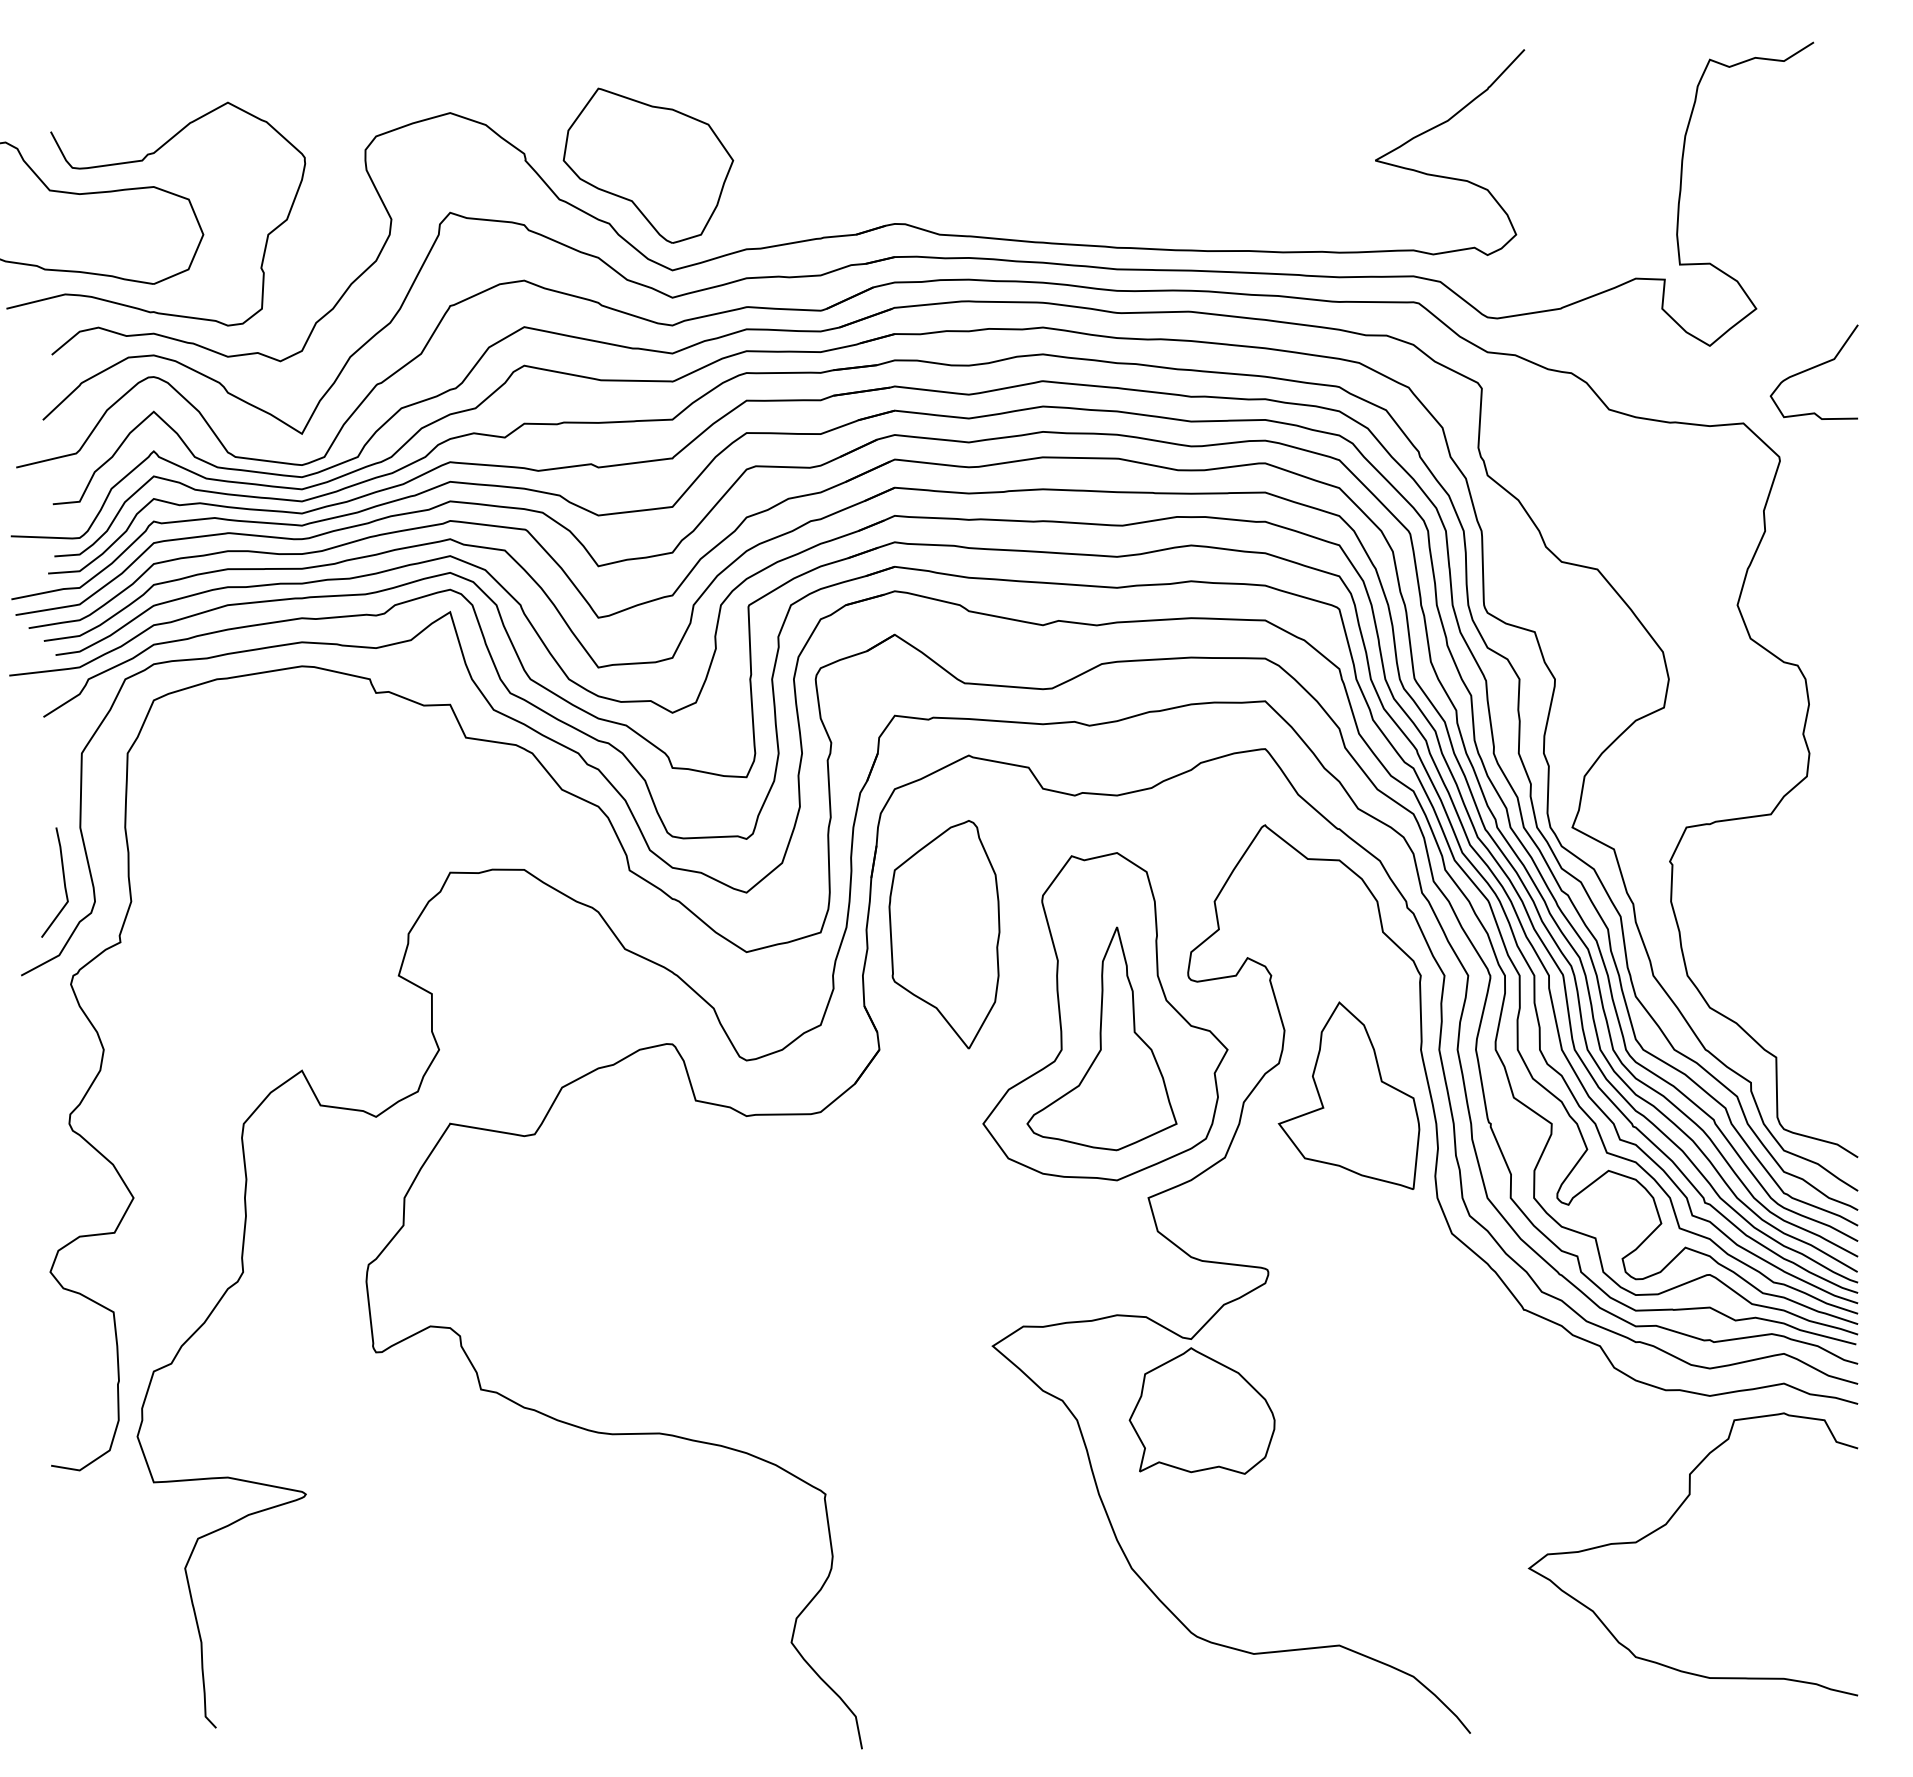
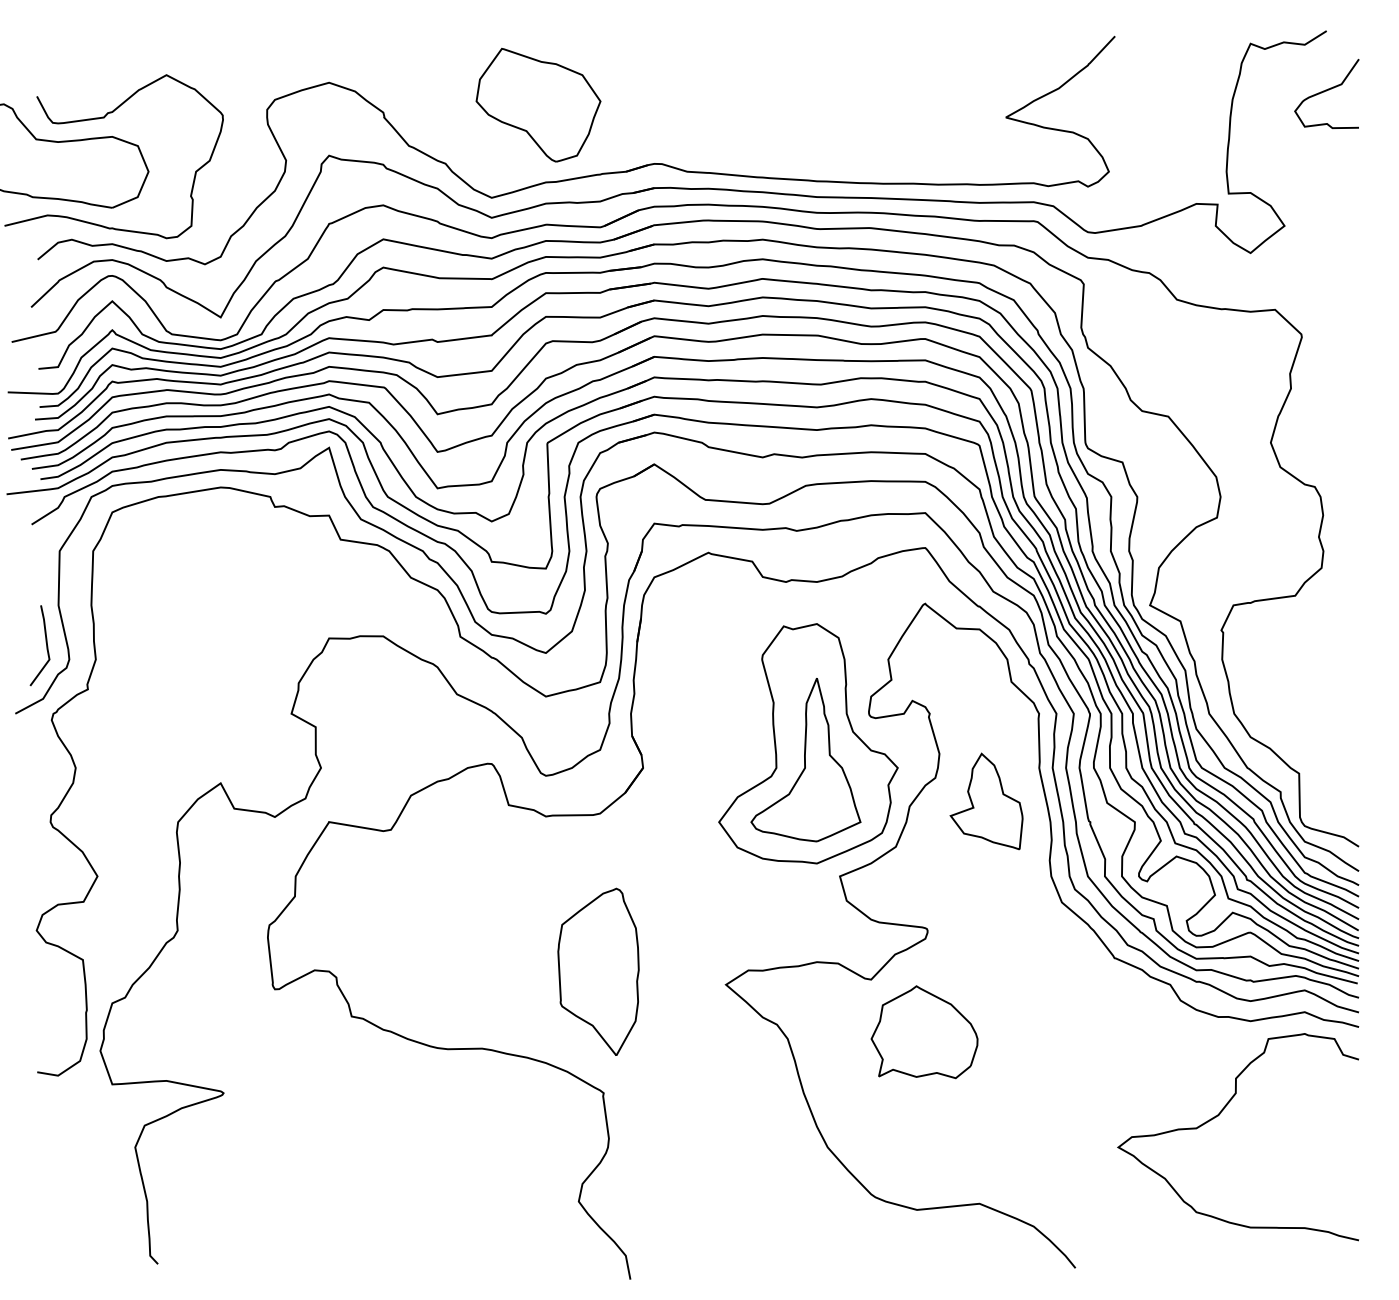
part: (648, 165) -> (538, 105), moved
curve: (1811, 369) -> (1324, 91), moved
part: (944, 934) -> (598, 971), moved
part: (1348, 1095) -> (986, 801), size x0.7
part: (1201, 1410) -> (924, 1031), moved

